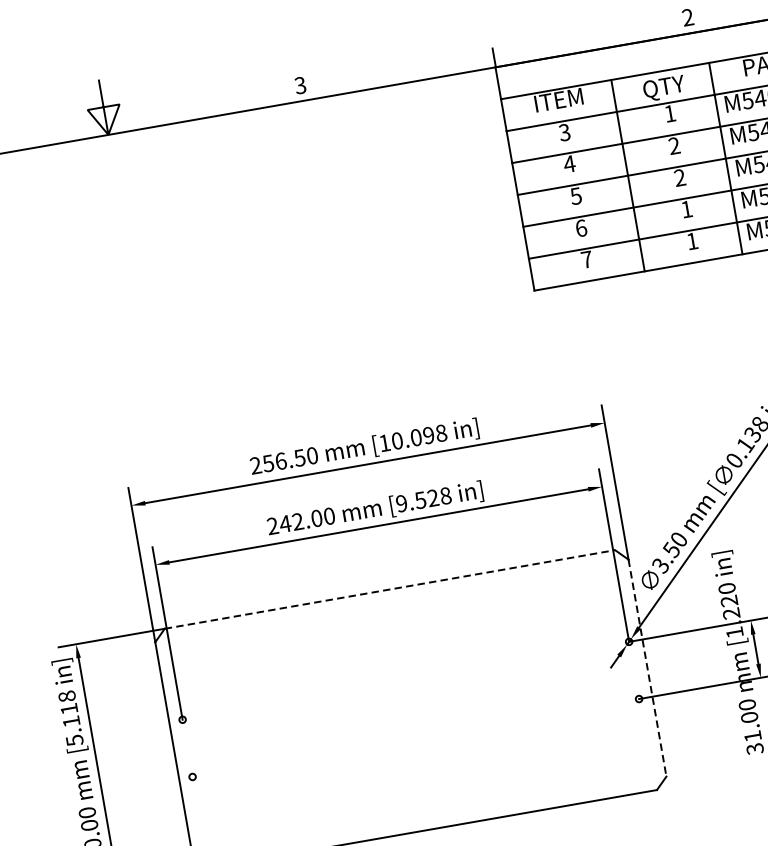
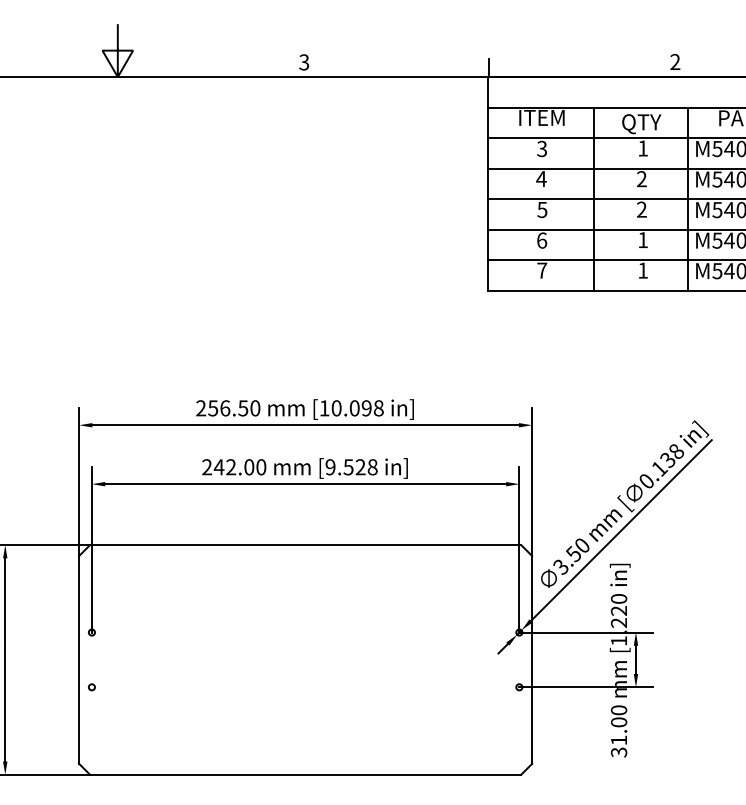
line: (389, 589) -> (305, 545), dashed -> solid
line: (647, 667) -> (532, 659), dashed -> solid

